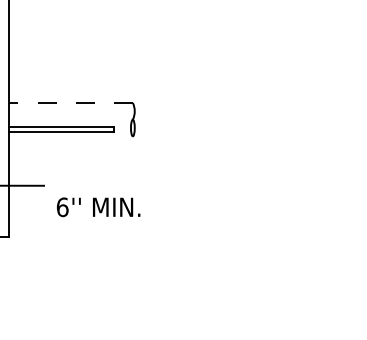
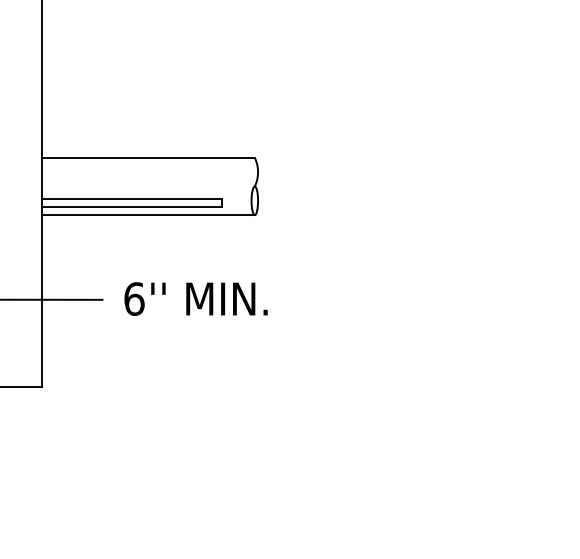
line: (70, 103) -> (147, 158), dashed -> solid
line: (70, 136) -> (147, 215), added
text: (98, 207) -> (195, 299), moved

